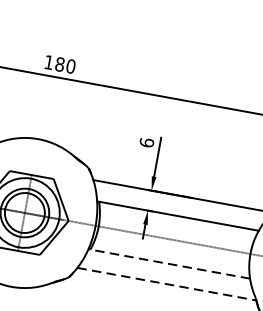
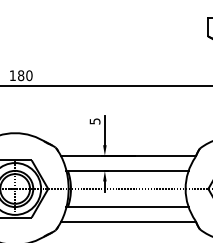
text: (146, 142) -> (94, 121), 6 -> 5
line: (169, 264) -> (127, 207), dashed -> solid
line: (166, 284) -> (128, 222), dashed -> solid

